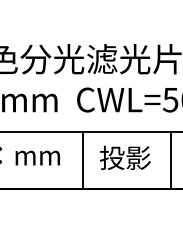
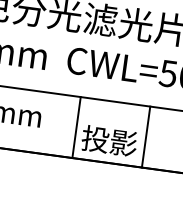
text: (125, 157) -> (109, 140), moved
line: (82, 160) -> (76, 127), moved
line: (171, 160) -> (146, 136), moved

